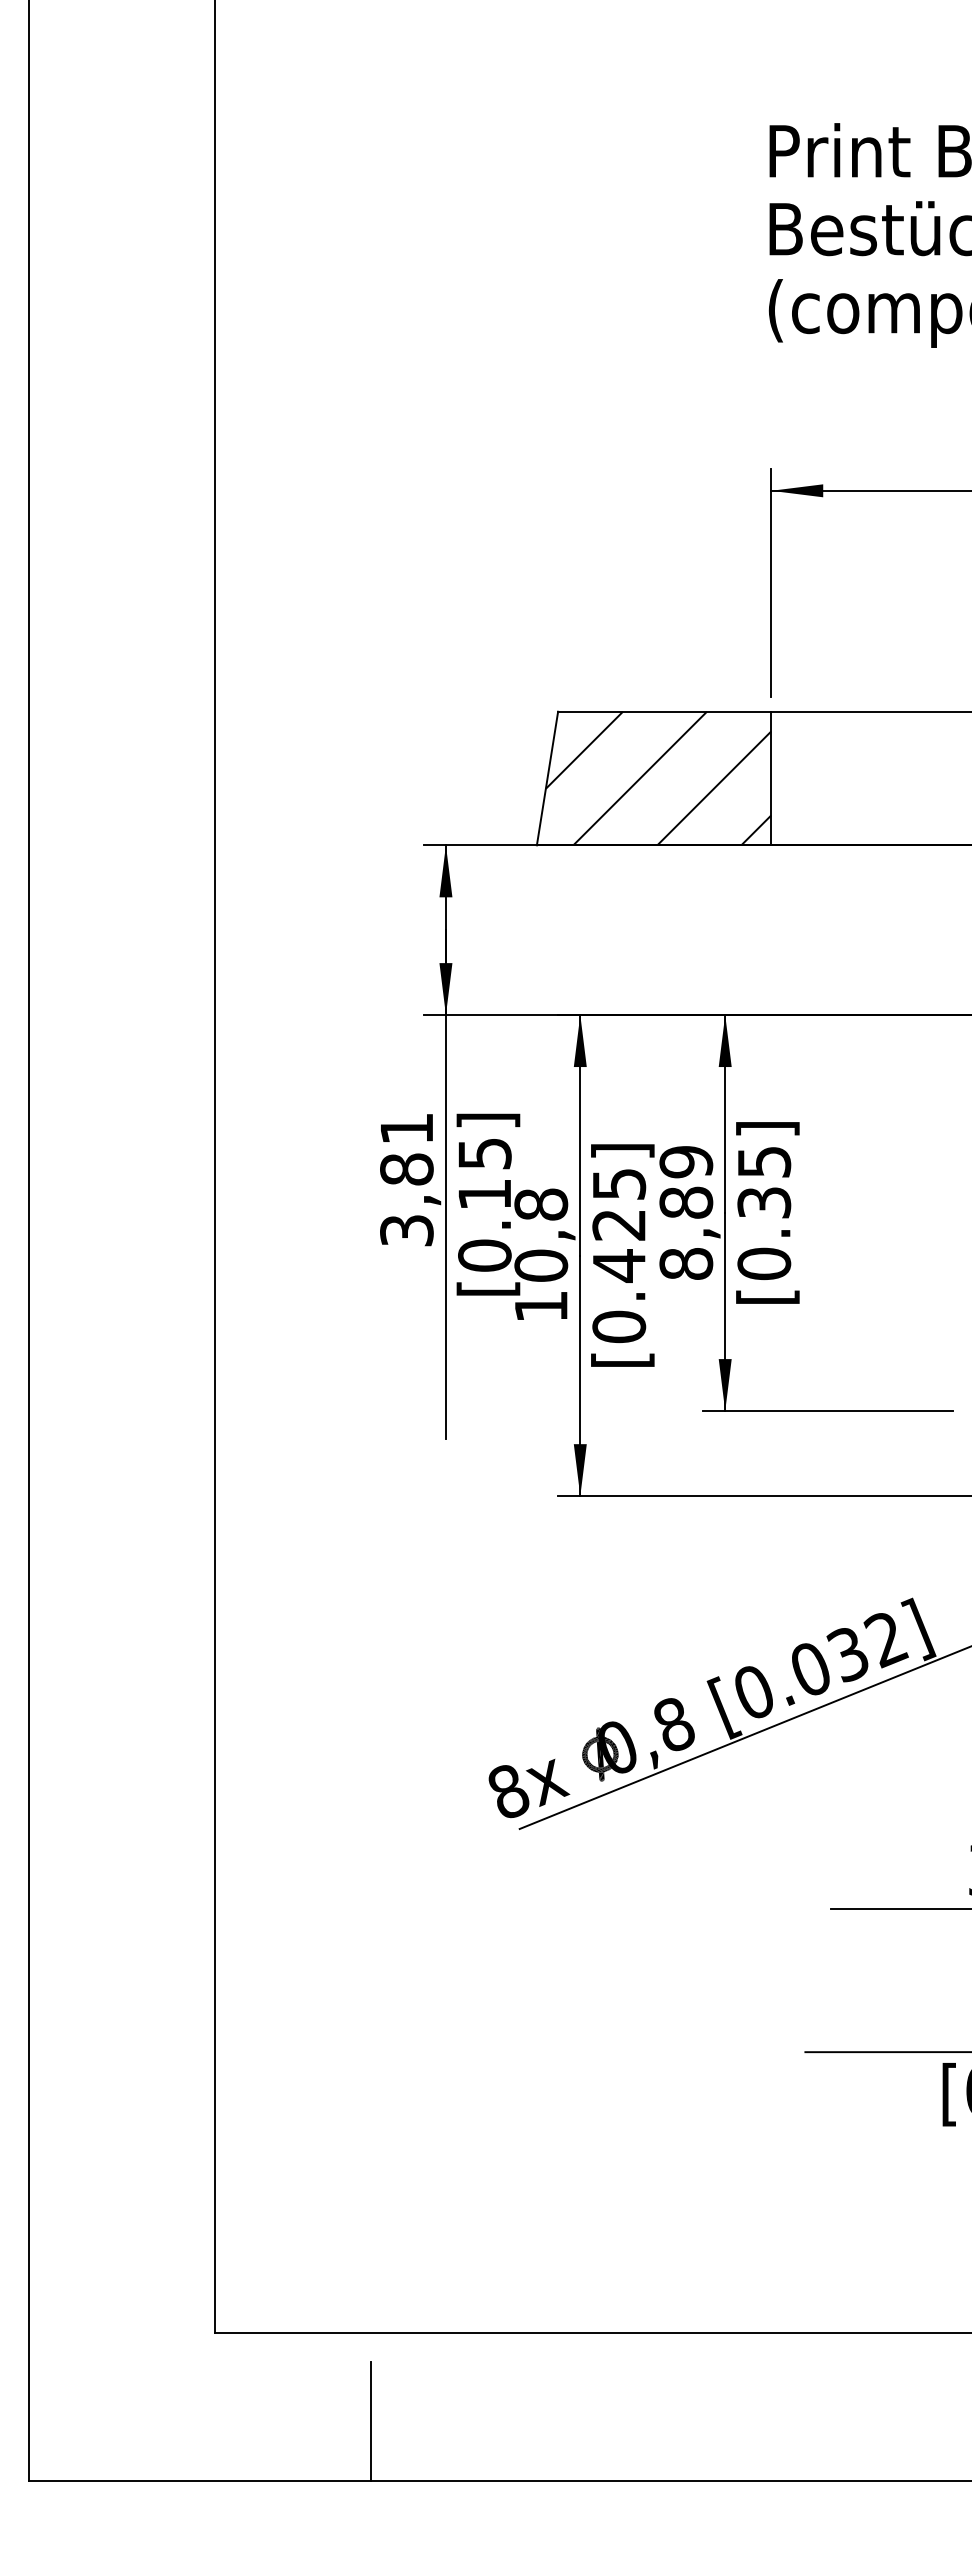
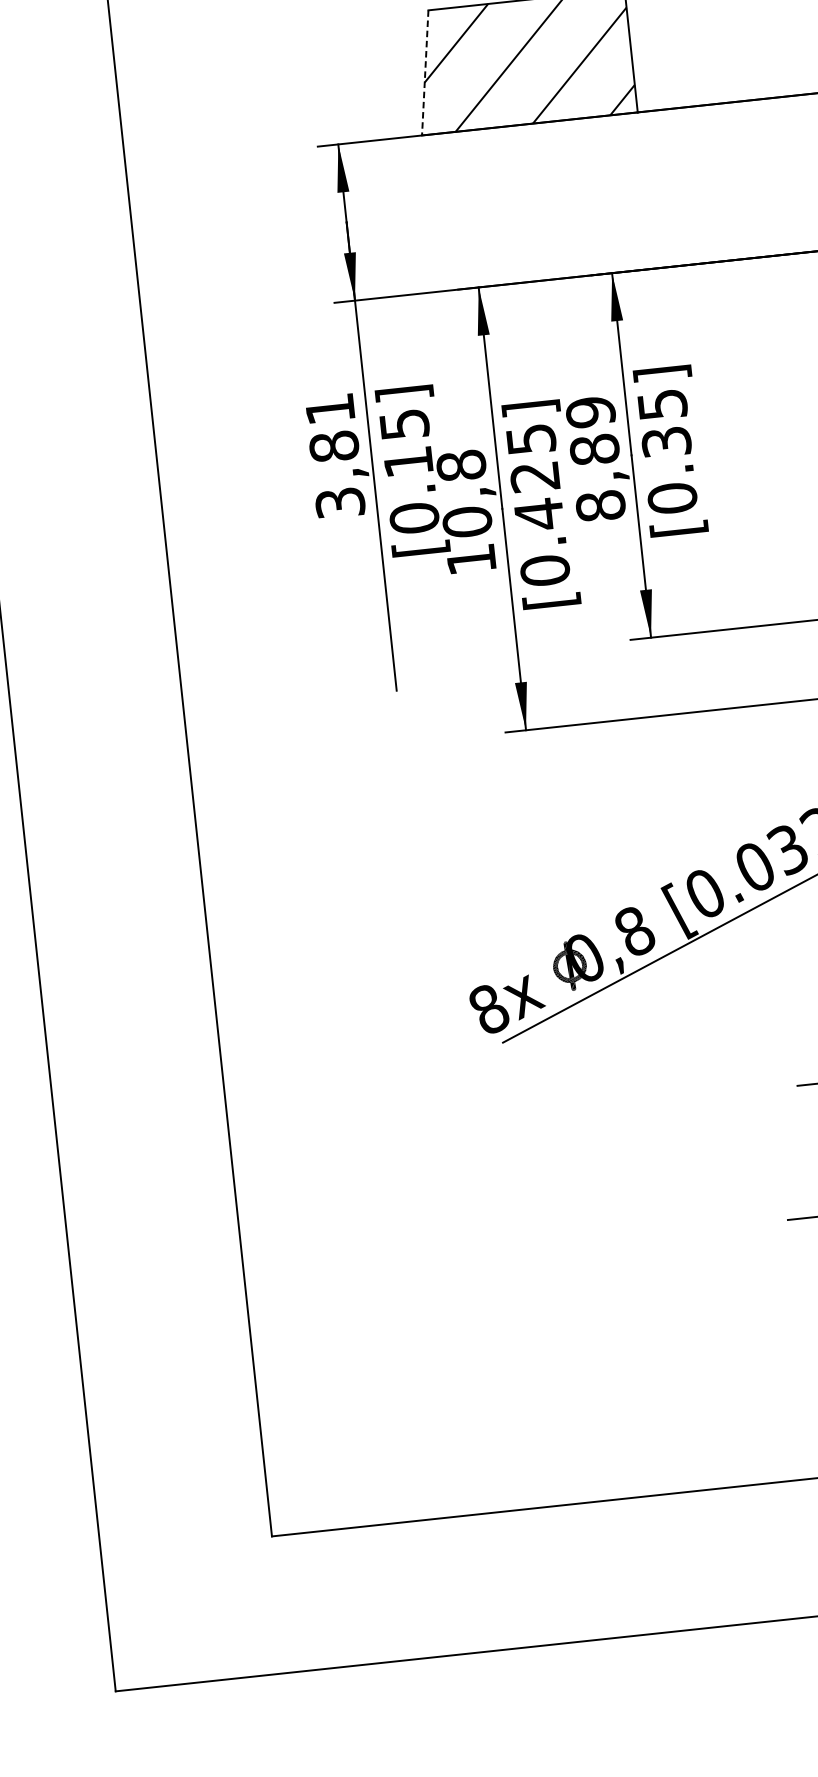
line: (547, 778) -> (425, 72), solid -> dashed
line: (370, 2421) -> (423, 1602), removed

